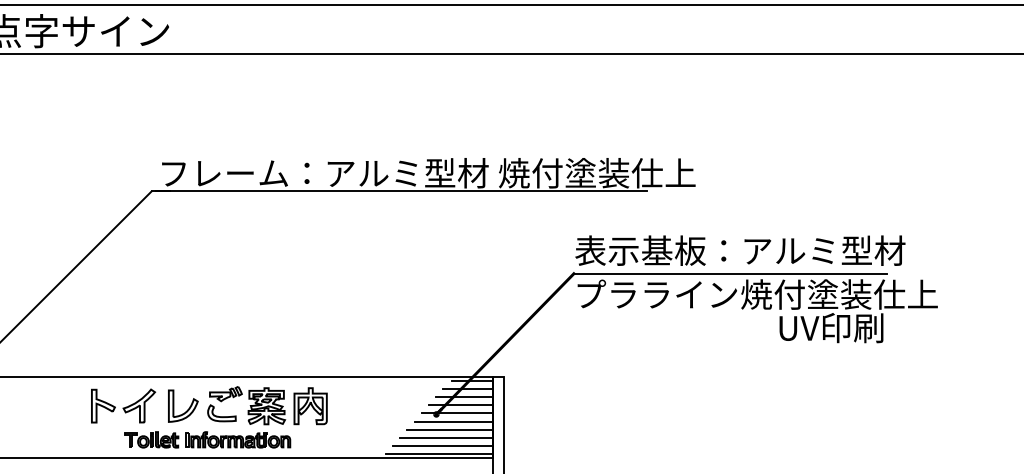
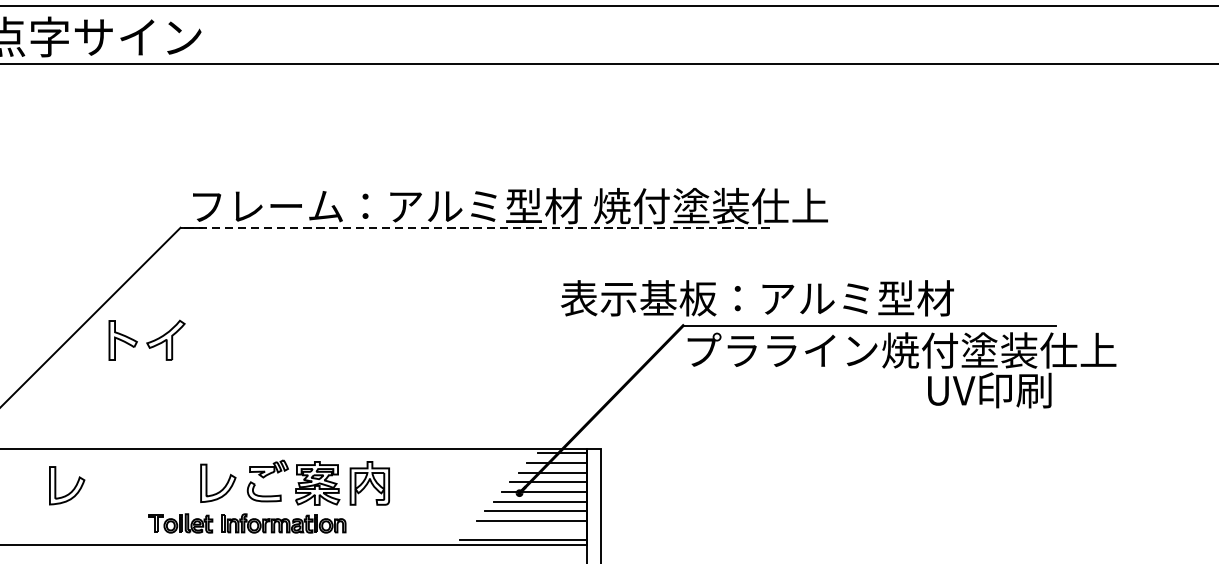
line: (401, 191) -> (477, 227), solid -> dashed
text: (740, 250) -> (757, 298), moved
part: (123, 405) -> (147, 339), moved
part: (56, 407) -> (67, 484), added
line: (443, 445) -> (527, 530), removed

